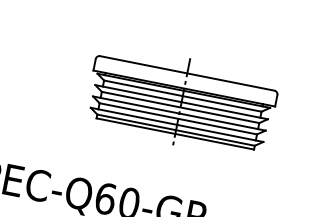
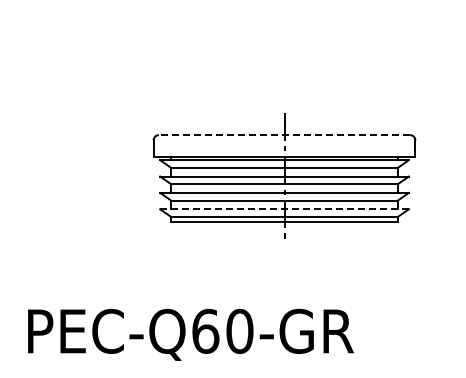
line: (187, 73) -> (284, 135), solid -> dashed
line: (177, 125) -> (284, 209), solid -> dashed

